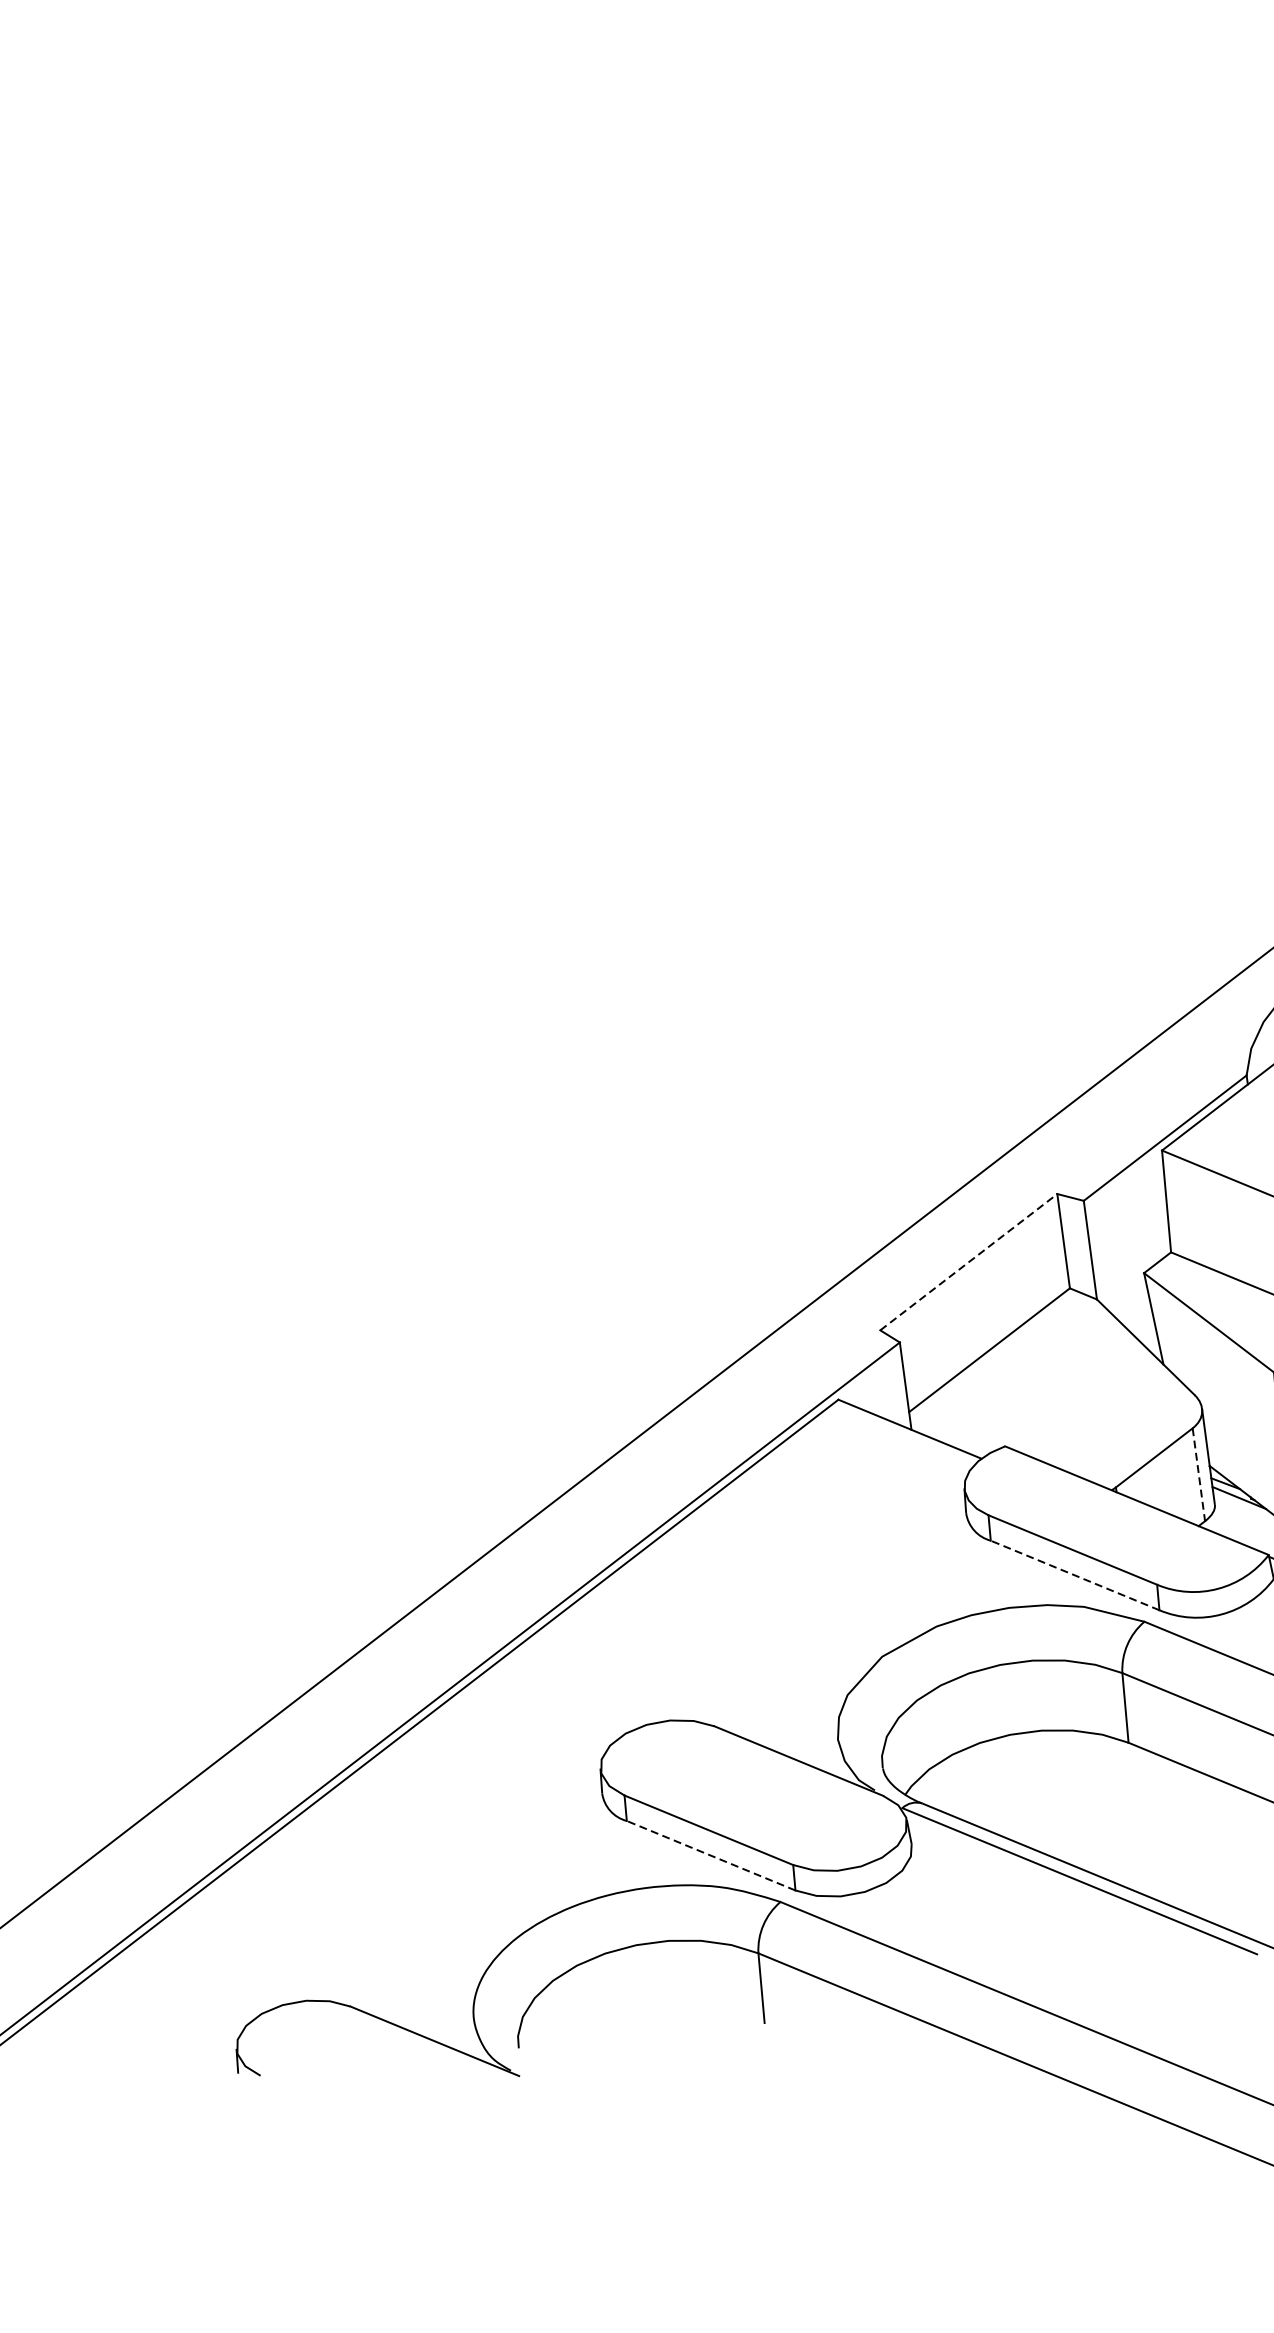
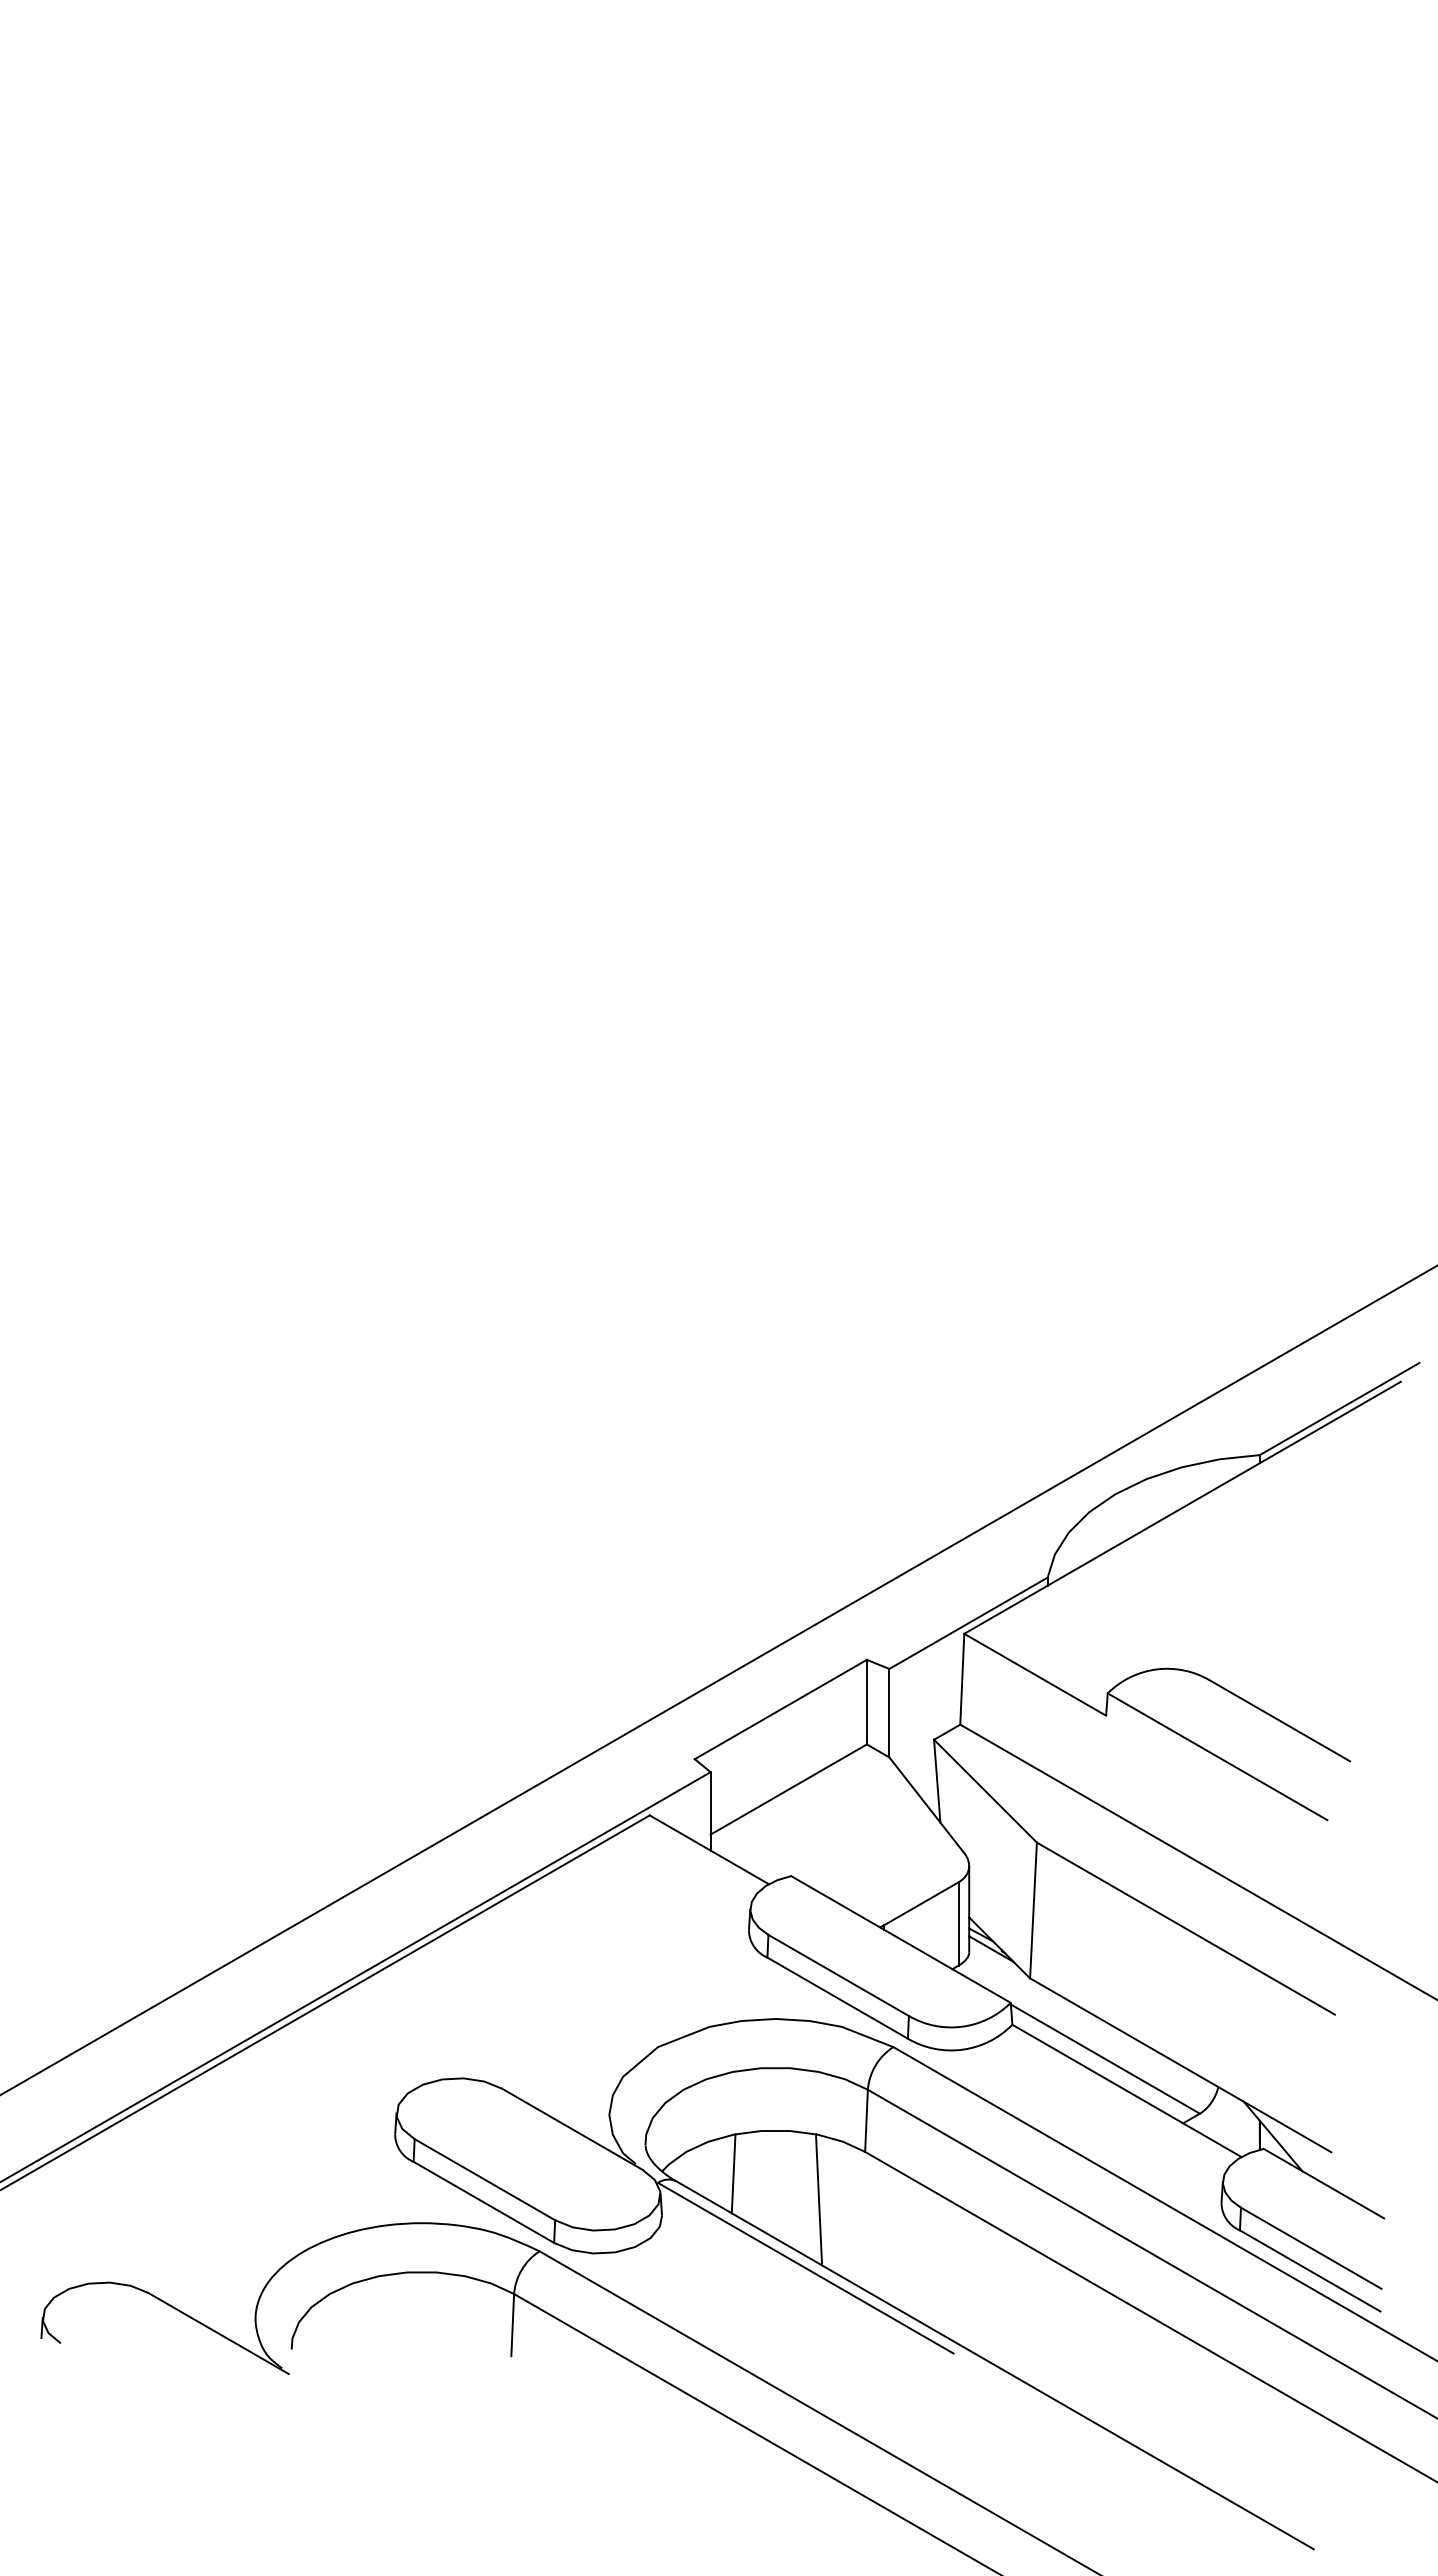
line: (969, 1262) -> (781, 1709), dashed -> solid
line: (1198, 1474) -> (958, 1923), dashed -> solid
line: (1074, 1574) -> (837, 1997), dashed -> solid
line: (985, 1786) -> (733, 2173), added
line: (1083, 1802) -> (818, 2199), added
line: (710, 1855) -> (483, 2202), dashed -> solid

